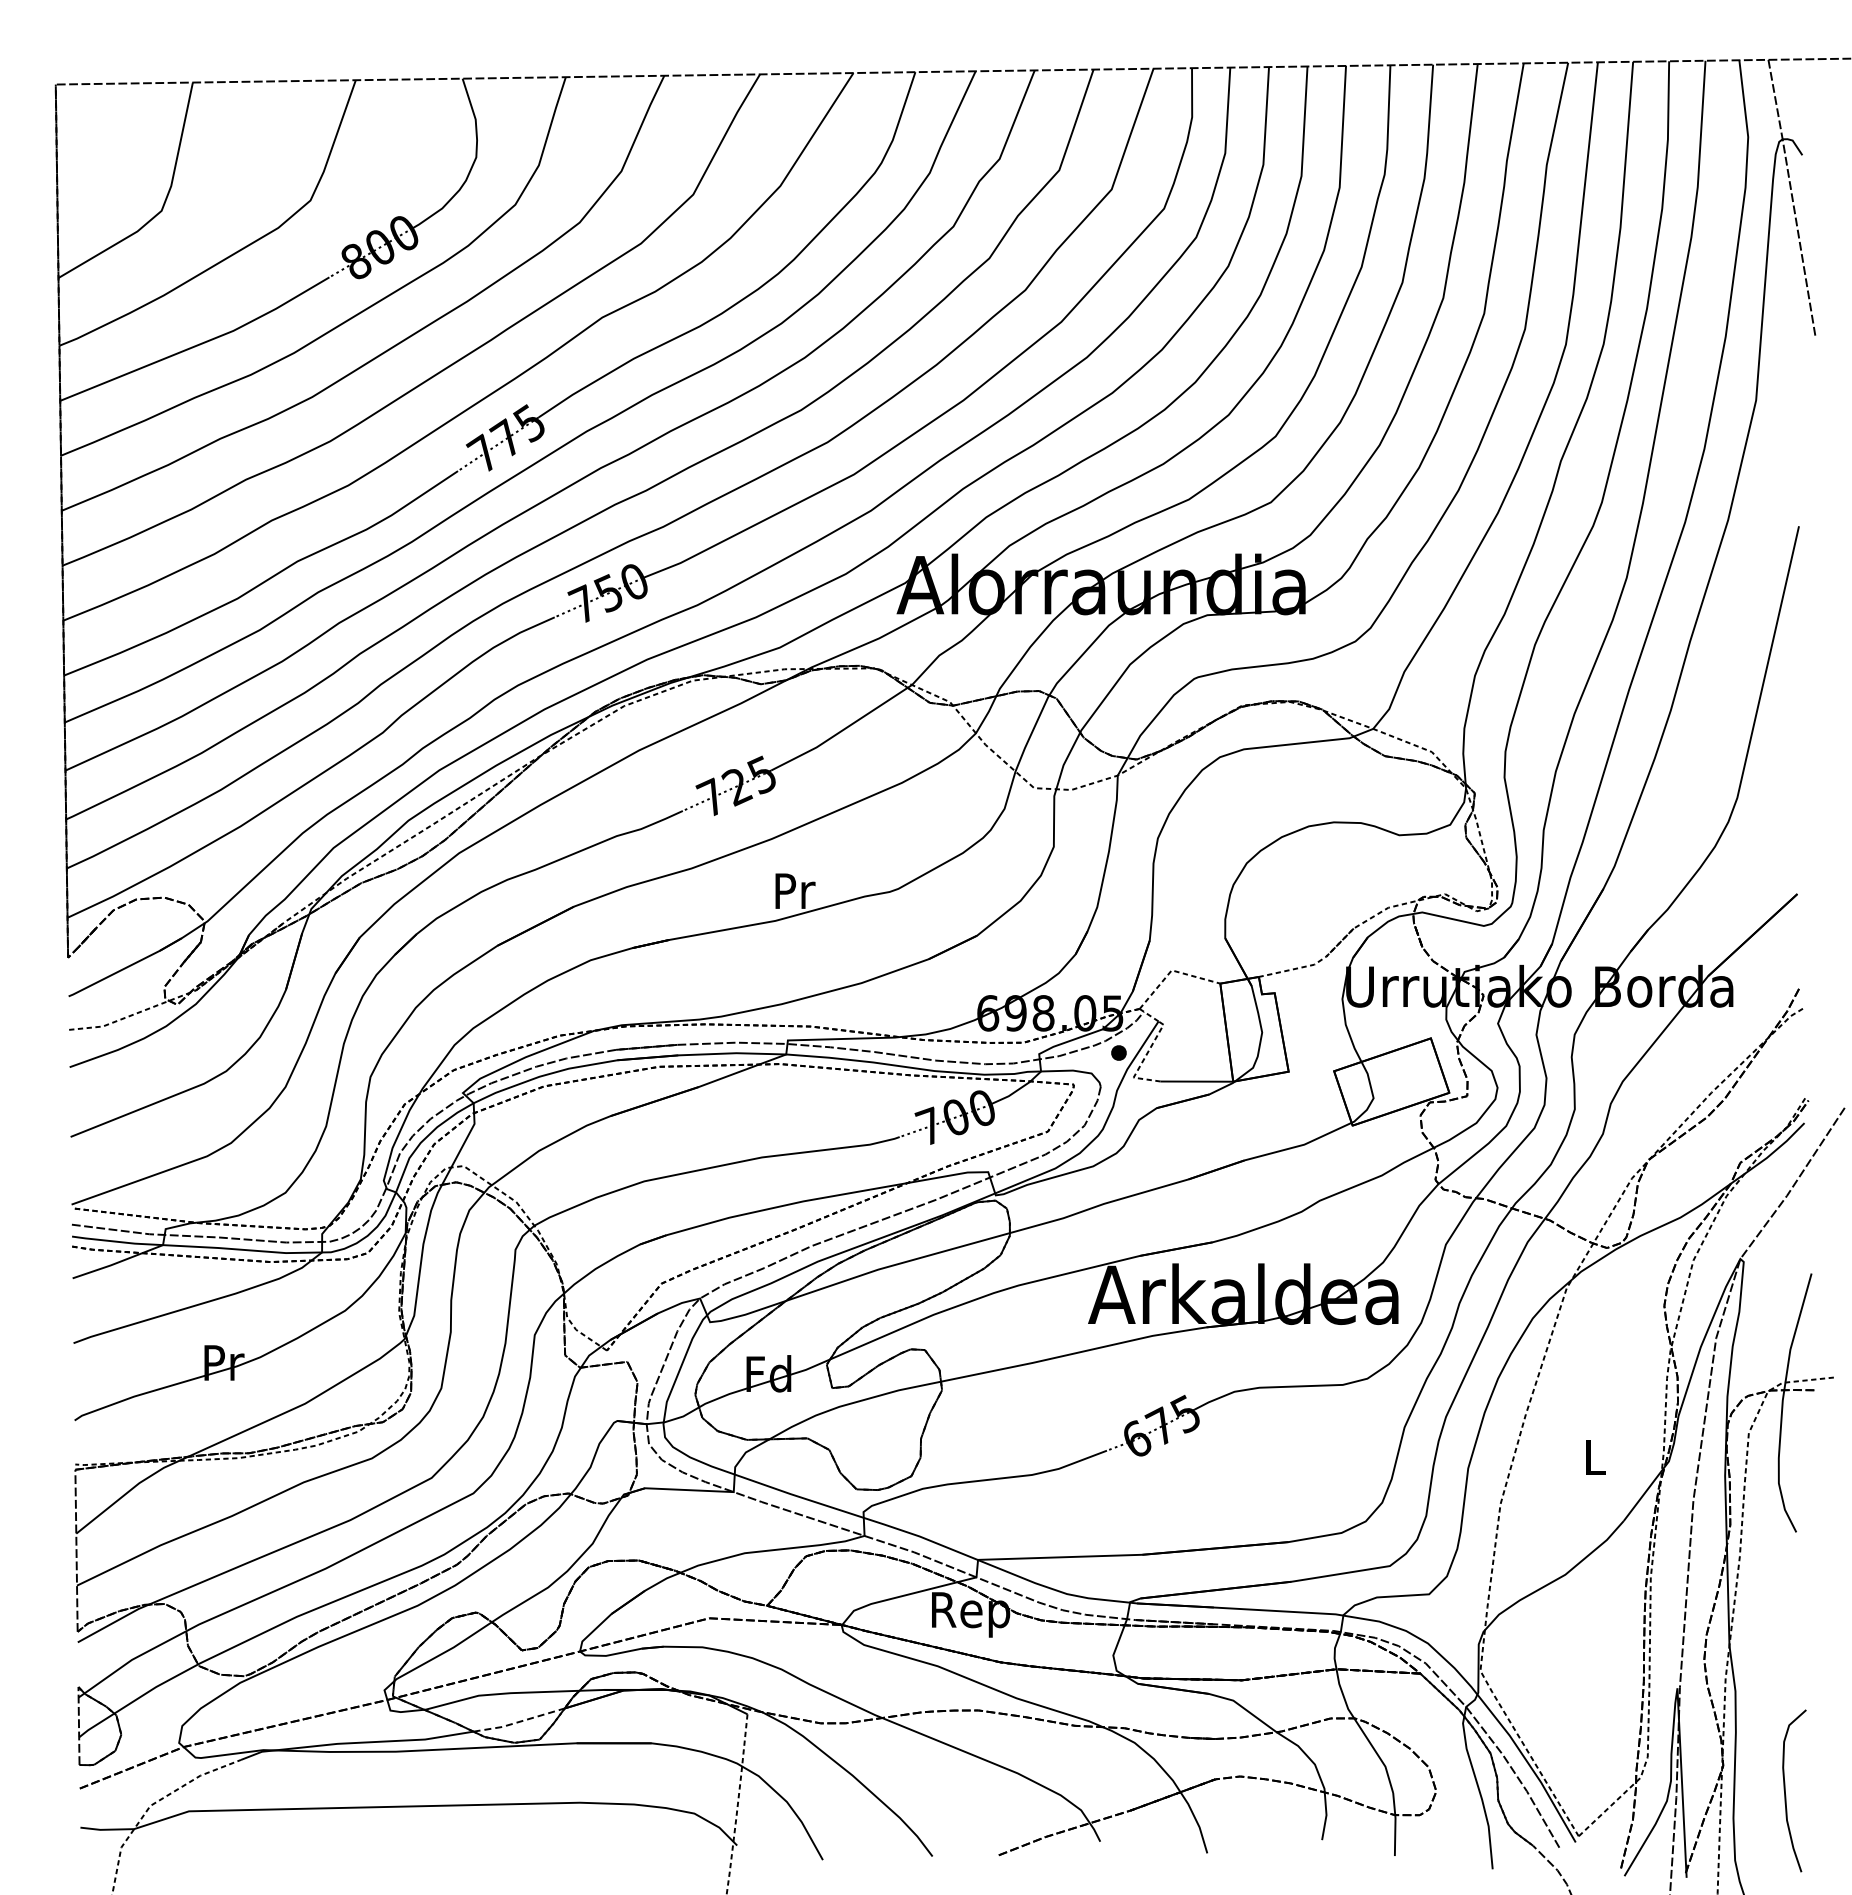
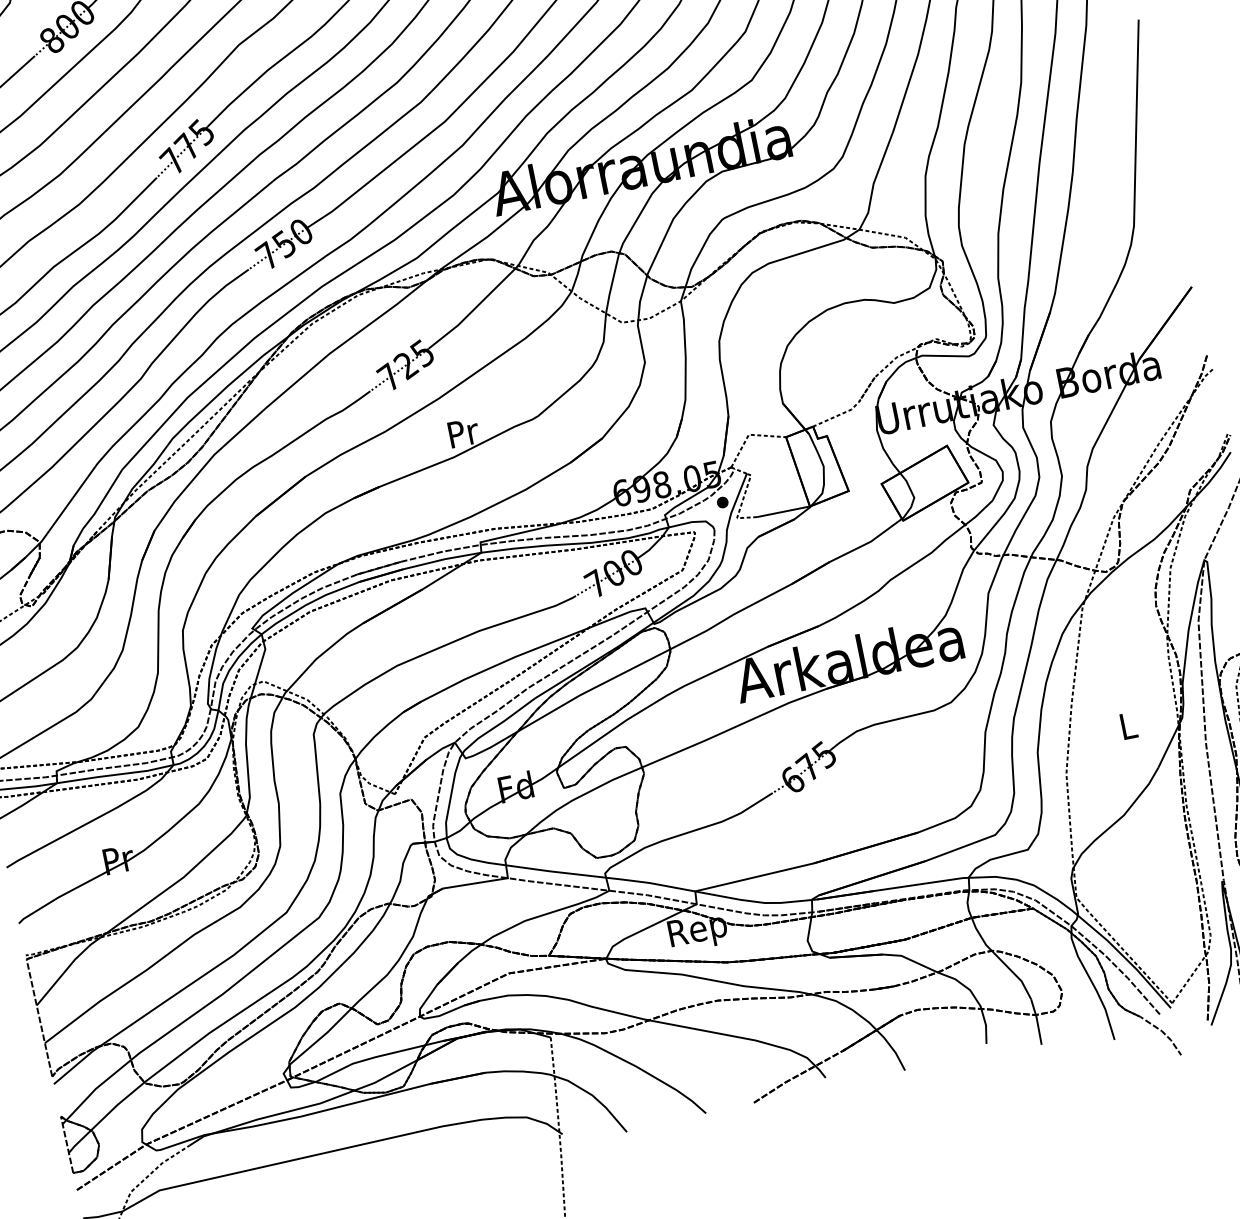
line: (519, 1721) -> (386, 1076), dashed -> solid

